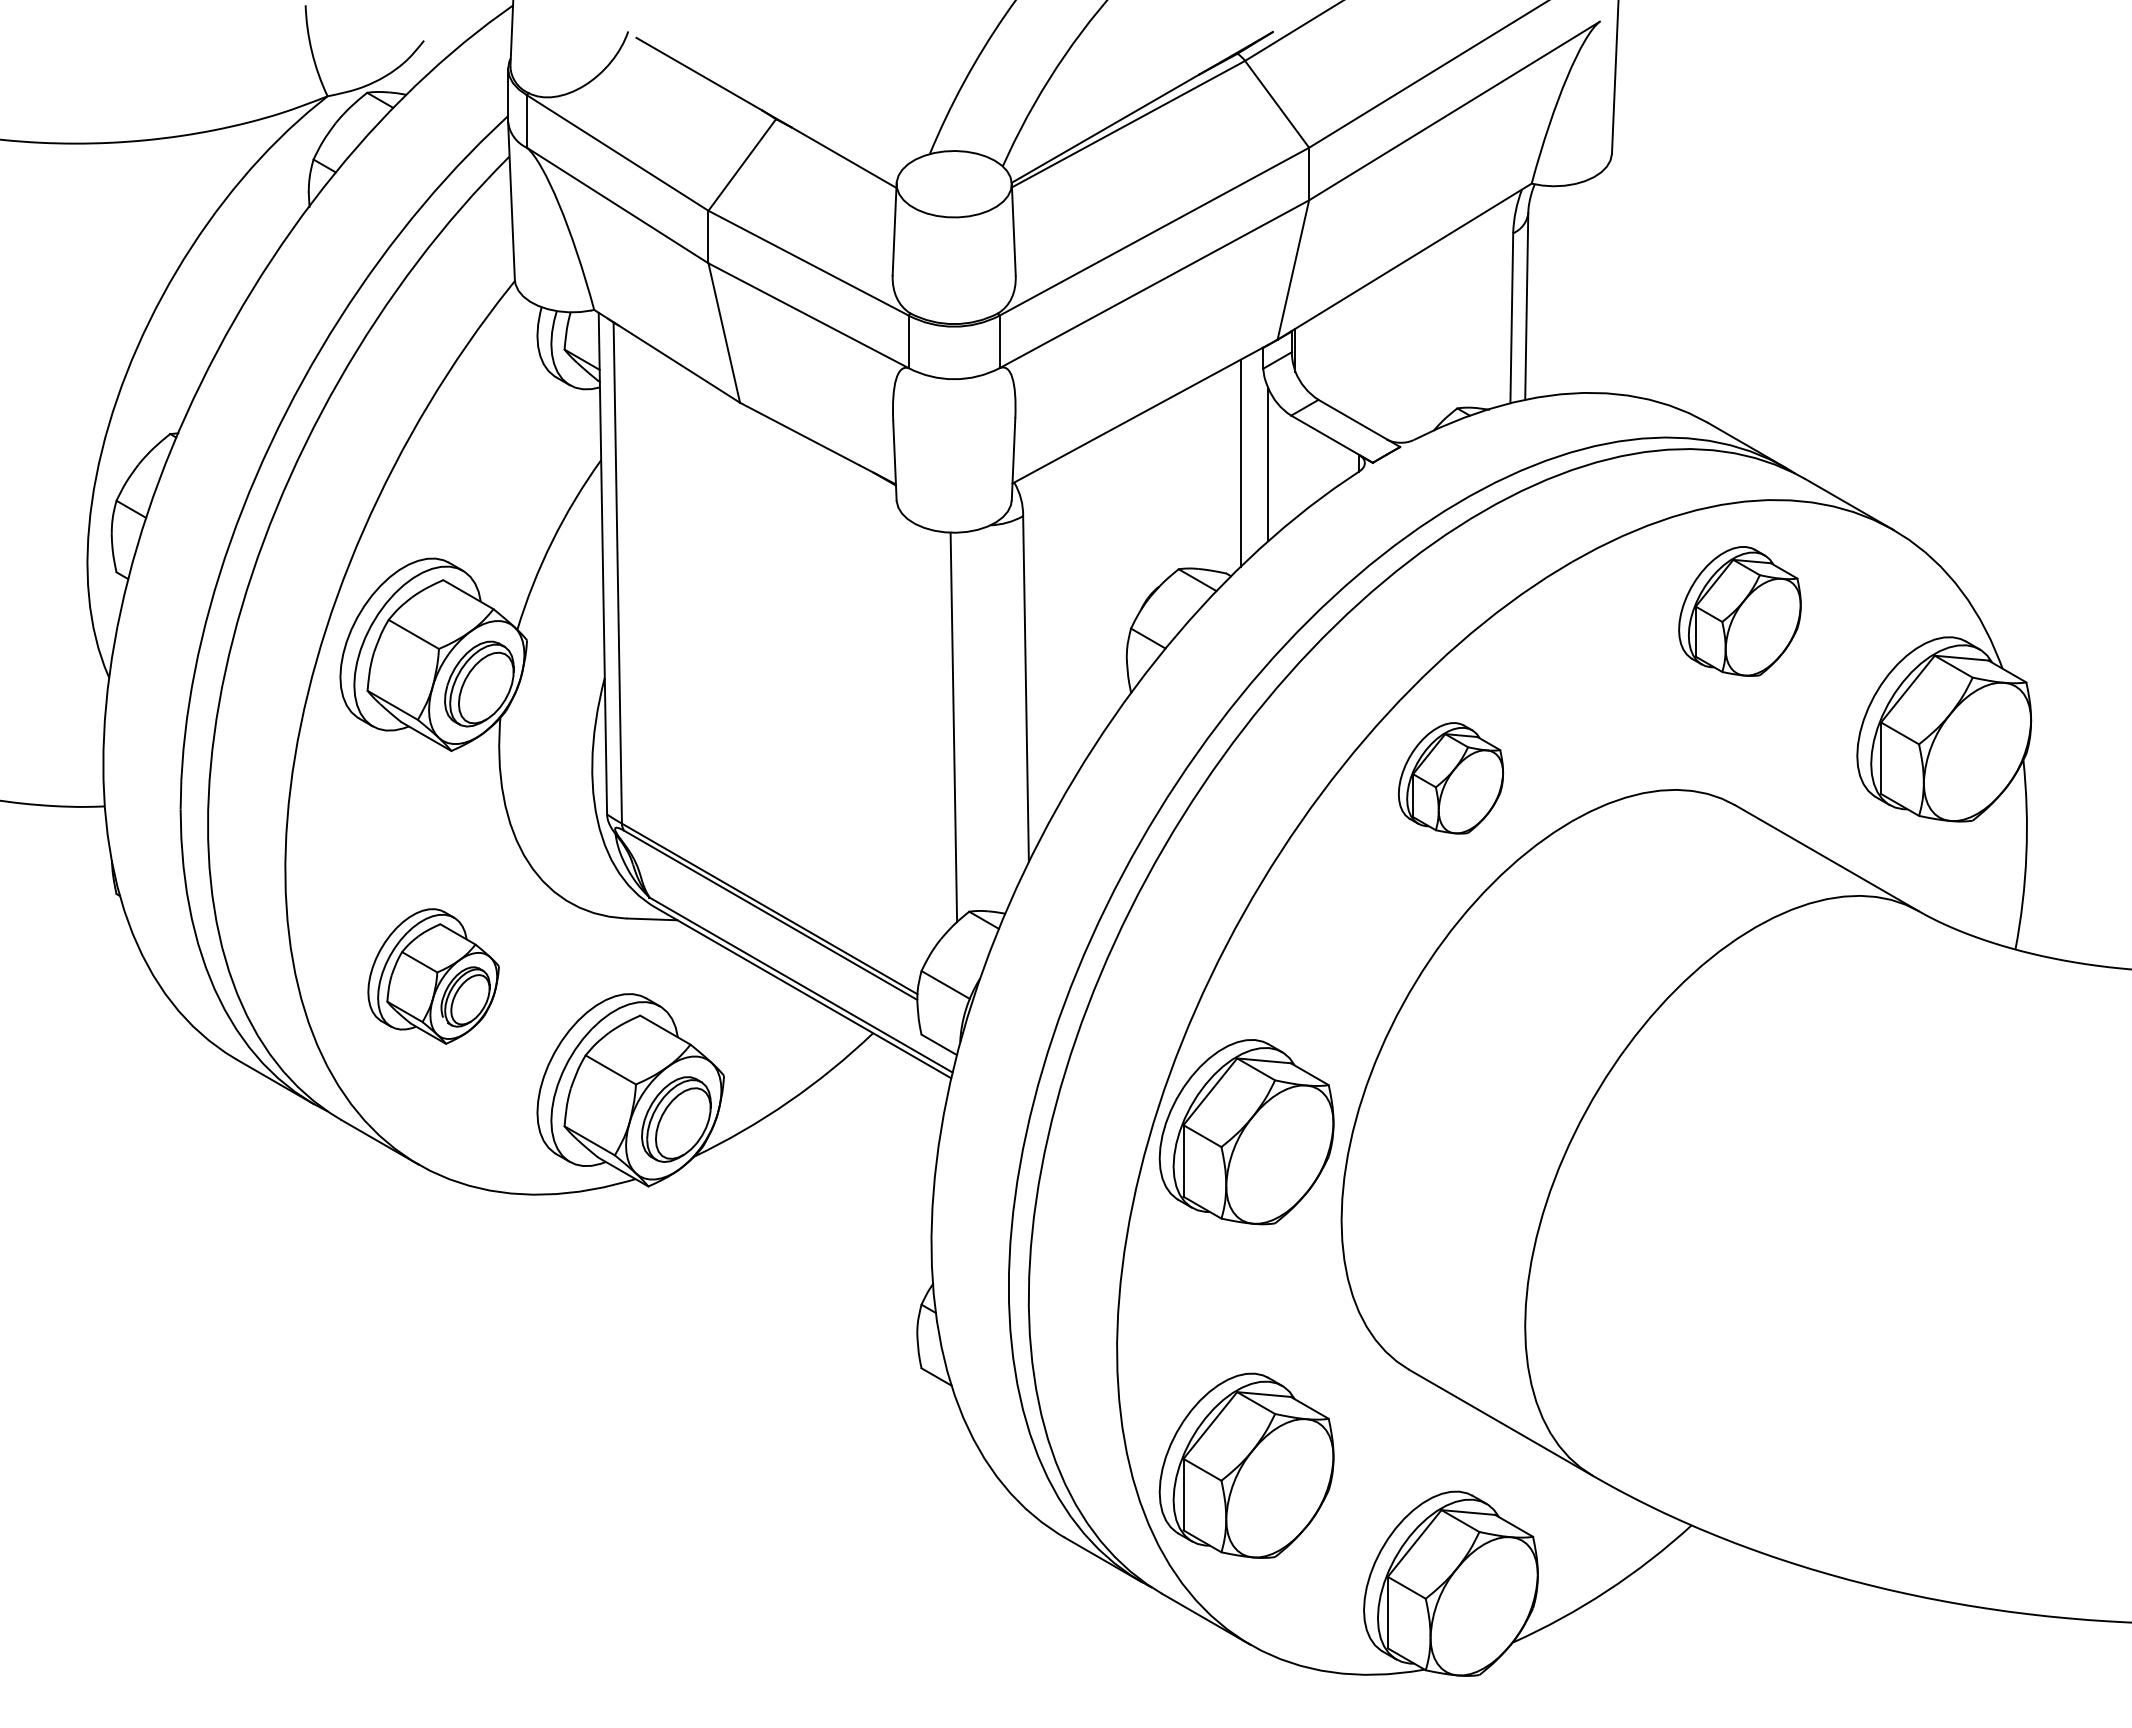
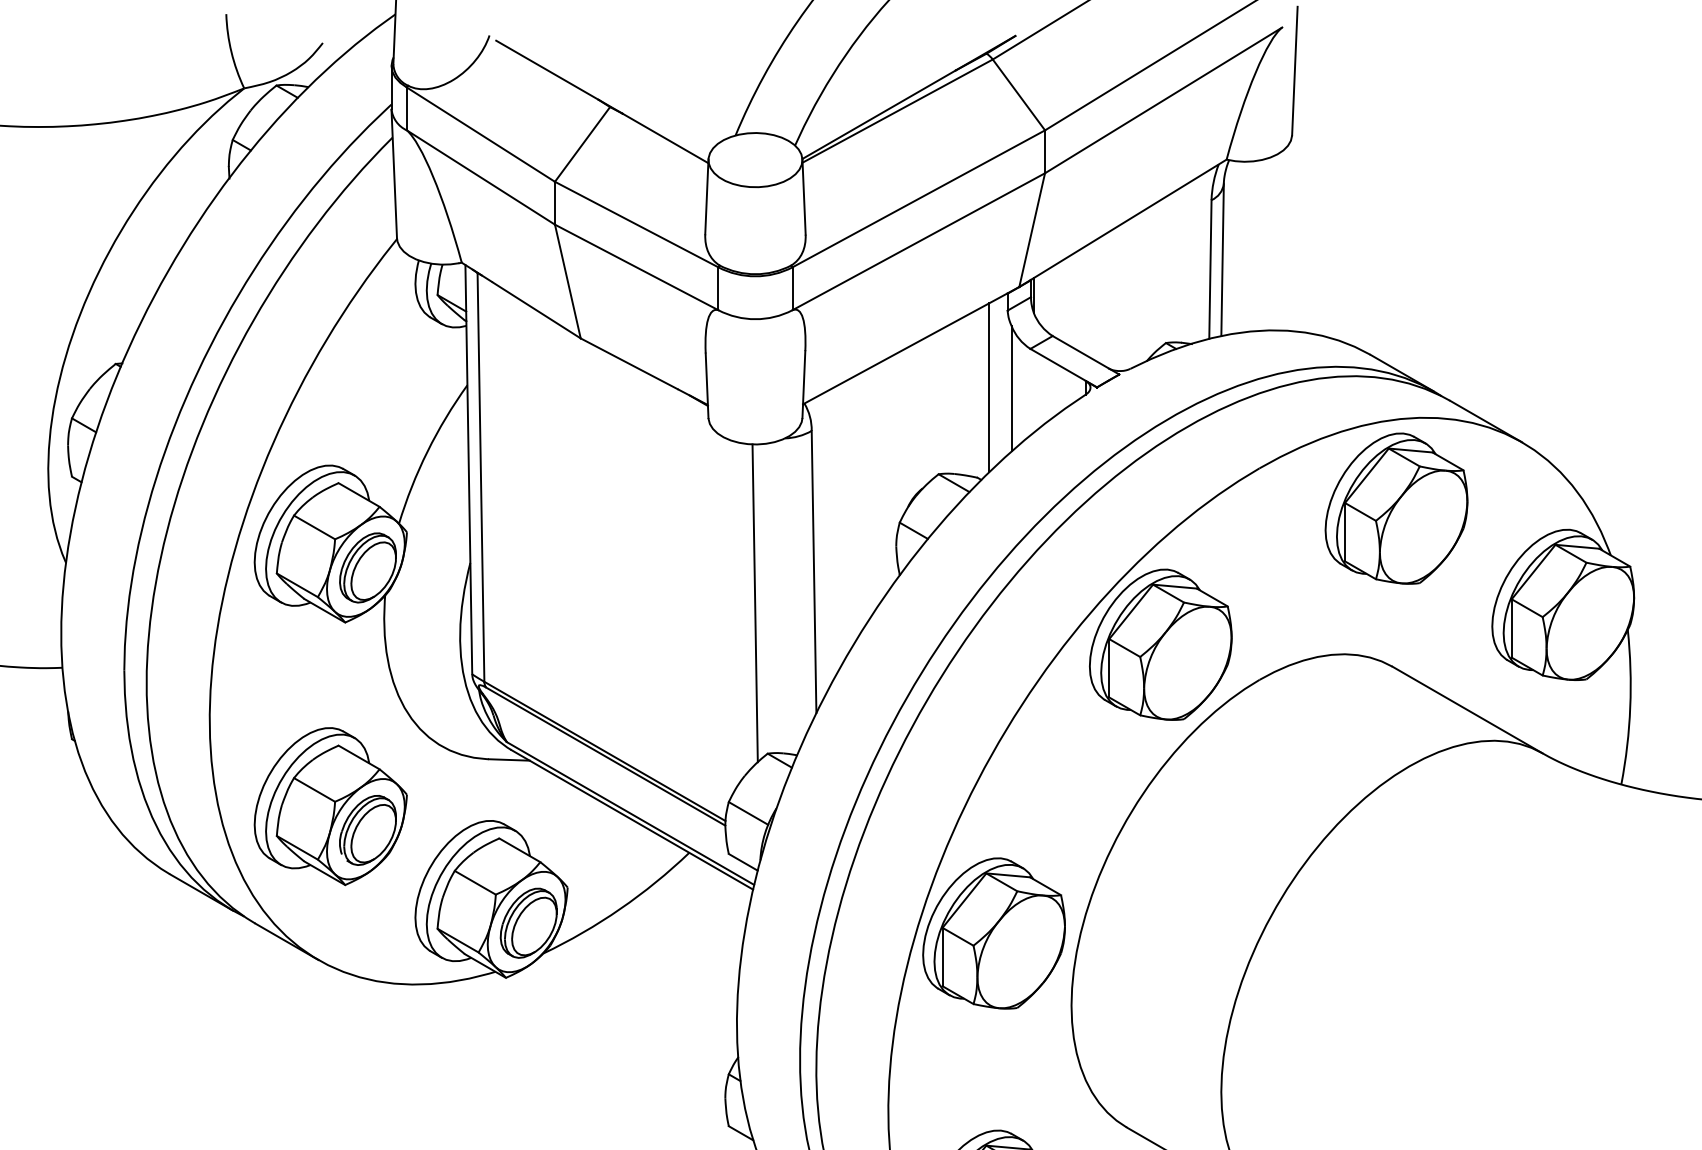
part: (1739, 611) -> (1396, 508), size x1.43
part: (1450, 778) -> (1160, 644), size x1.67
part: (433, 976) -> (330, 806), size x1.43

